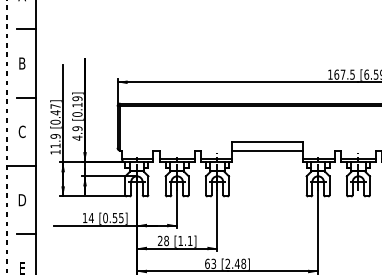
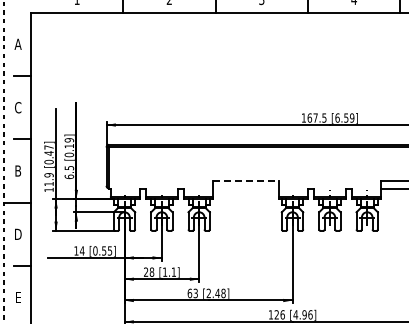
text: (22, 63) -> (18, 107), B -> C
text: (22, 131) -> (18, 170), C -> B
text: (77, 133) -> (69, 172), 4.9 -> 6.5
line: (267, 142) -> (245, 180), solid -> dashed
line: (267, 150) -> (245, 188), removed

